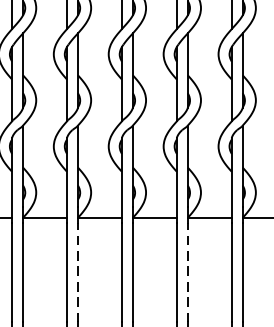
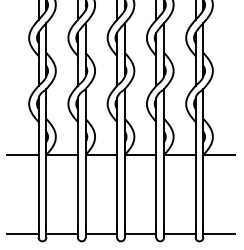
line: (77, 271) -> (85, 193), dashed -> solid
line: (188, 271) -> (164, 193), dashed -> solid

